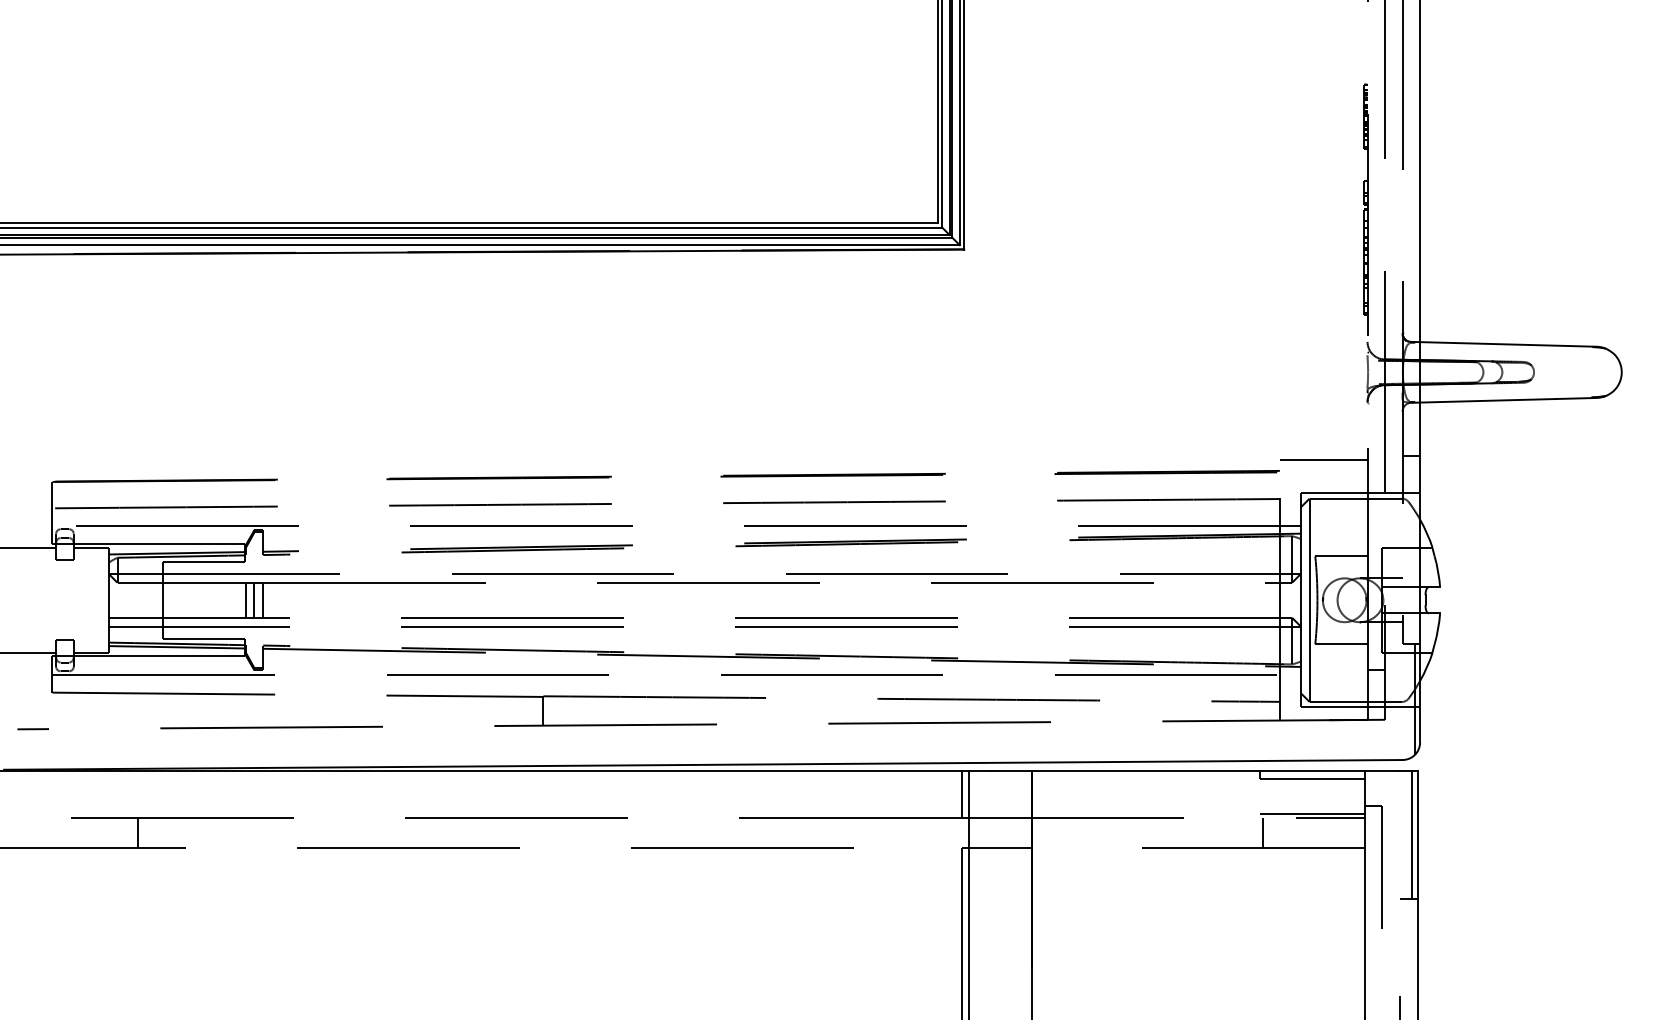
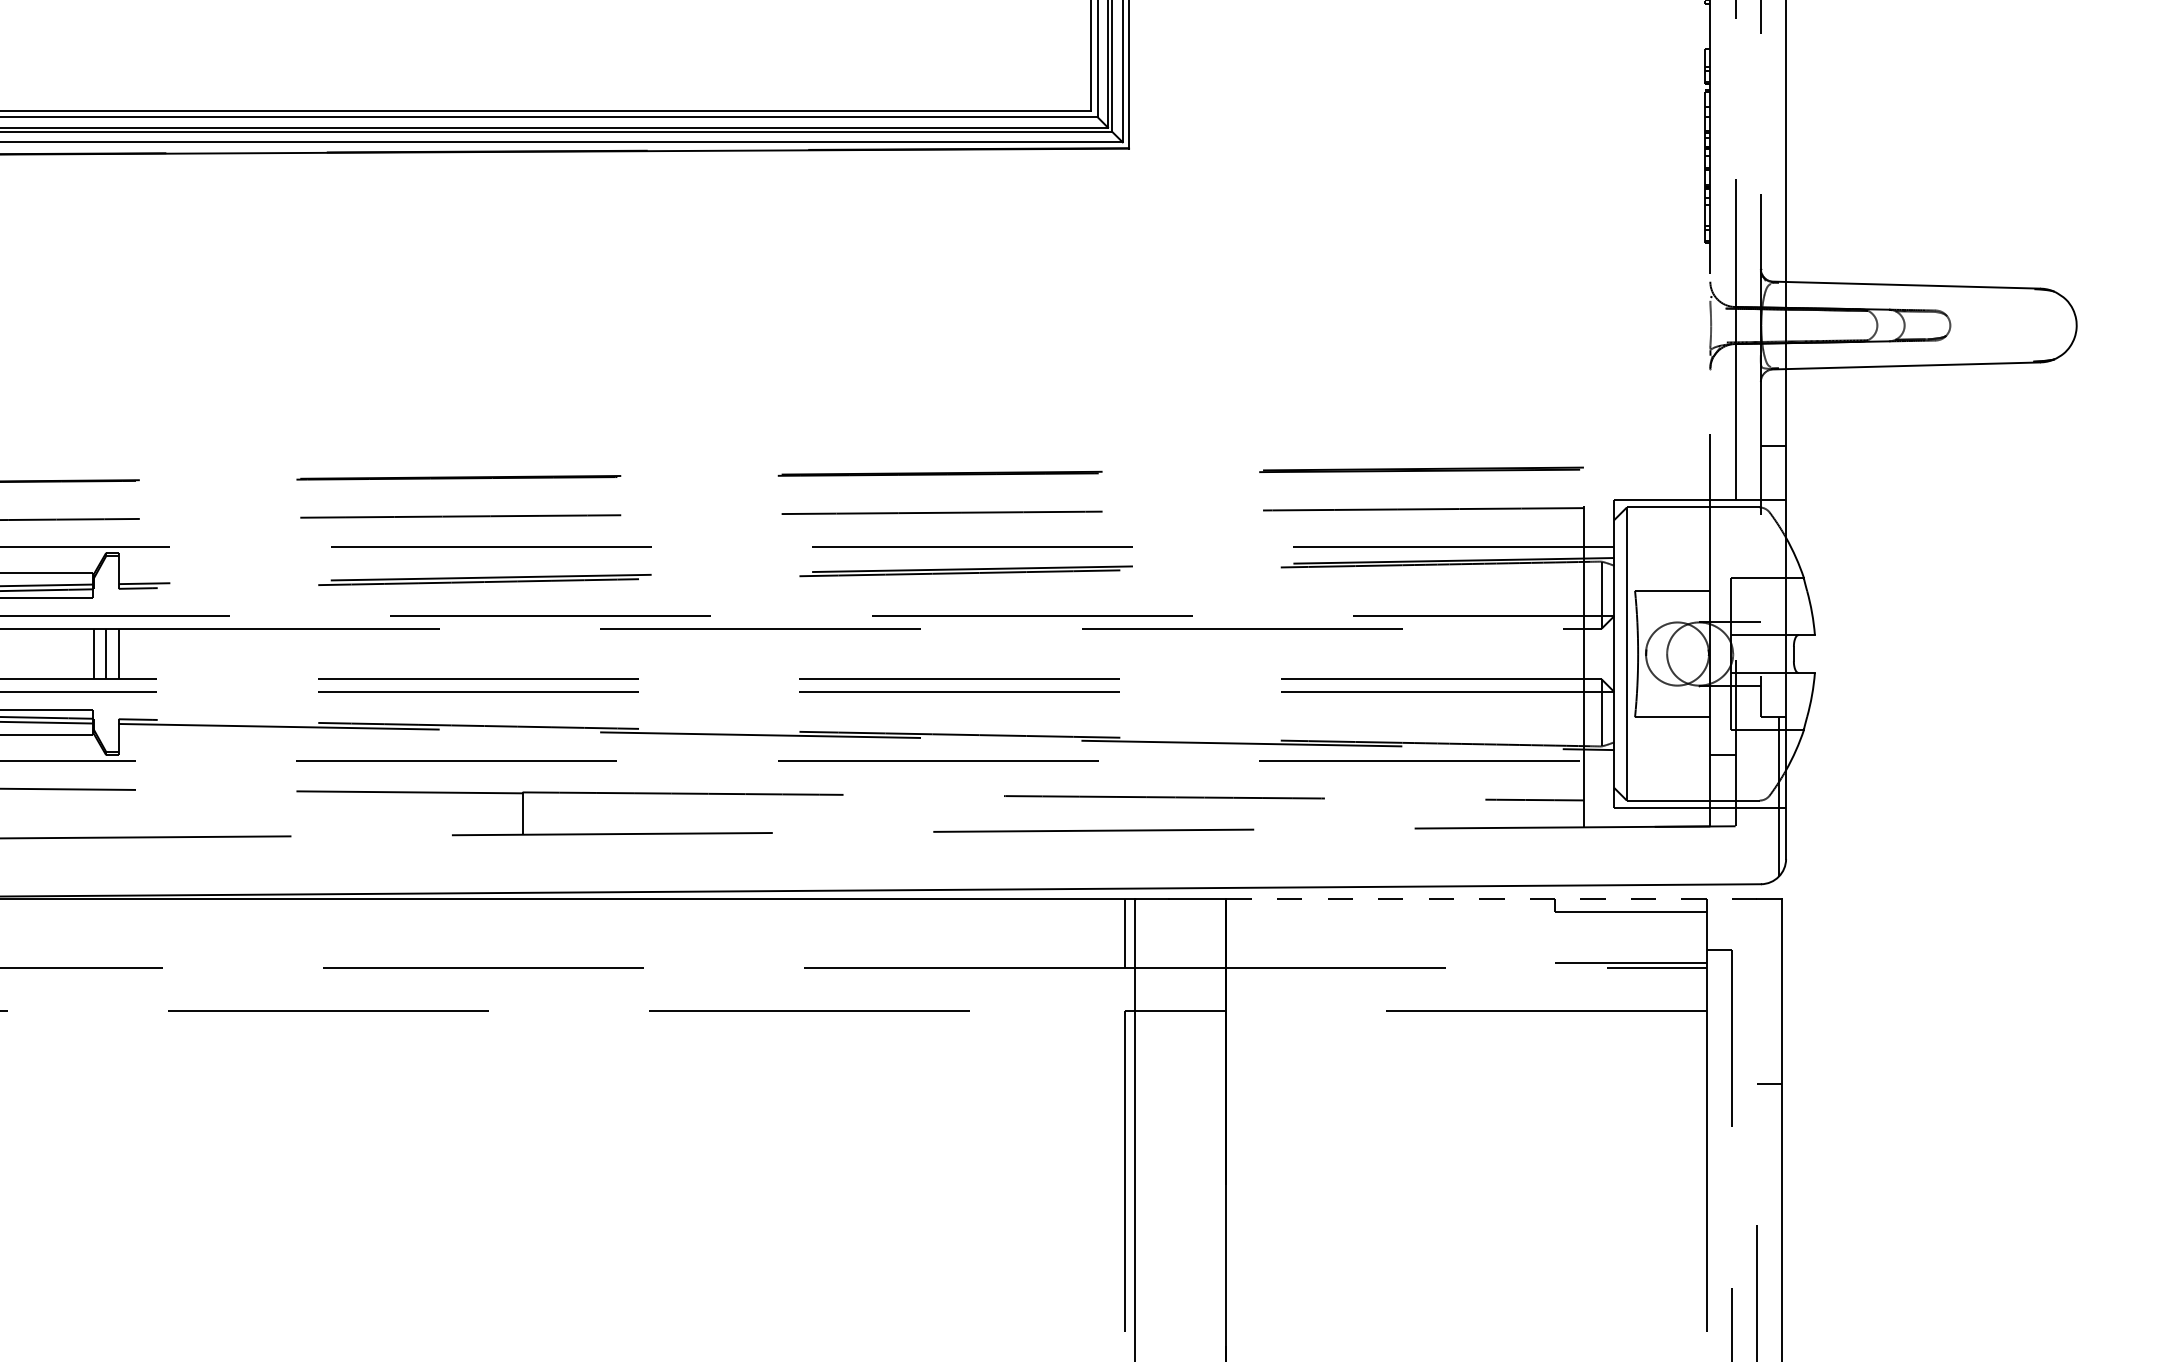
line: (1323, 460) -> (1646, 452), removed
line: (1215, 770) -> (1491, 899), solid -> dashed
line: (1263, 832) -> (1560, 988), removed
line: (1412, 834) -> (1775, 991), removed

